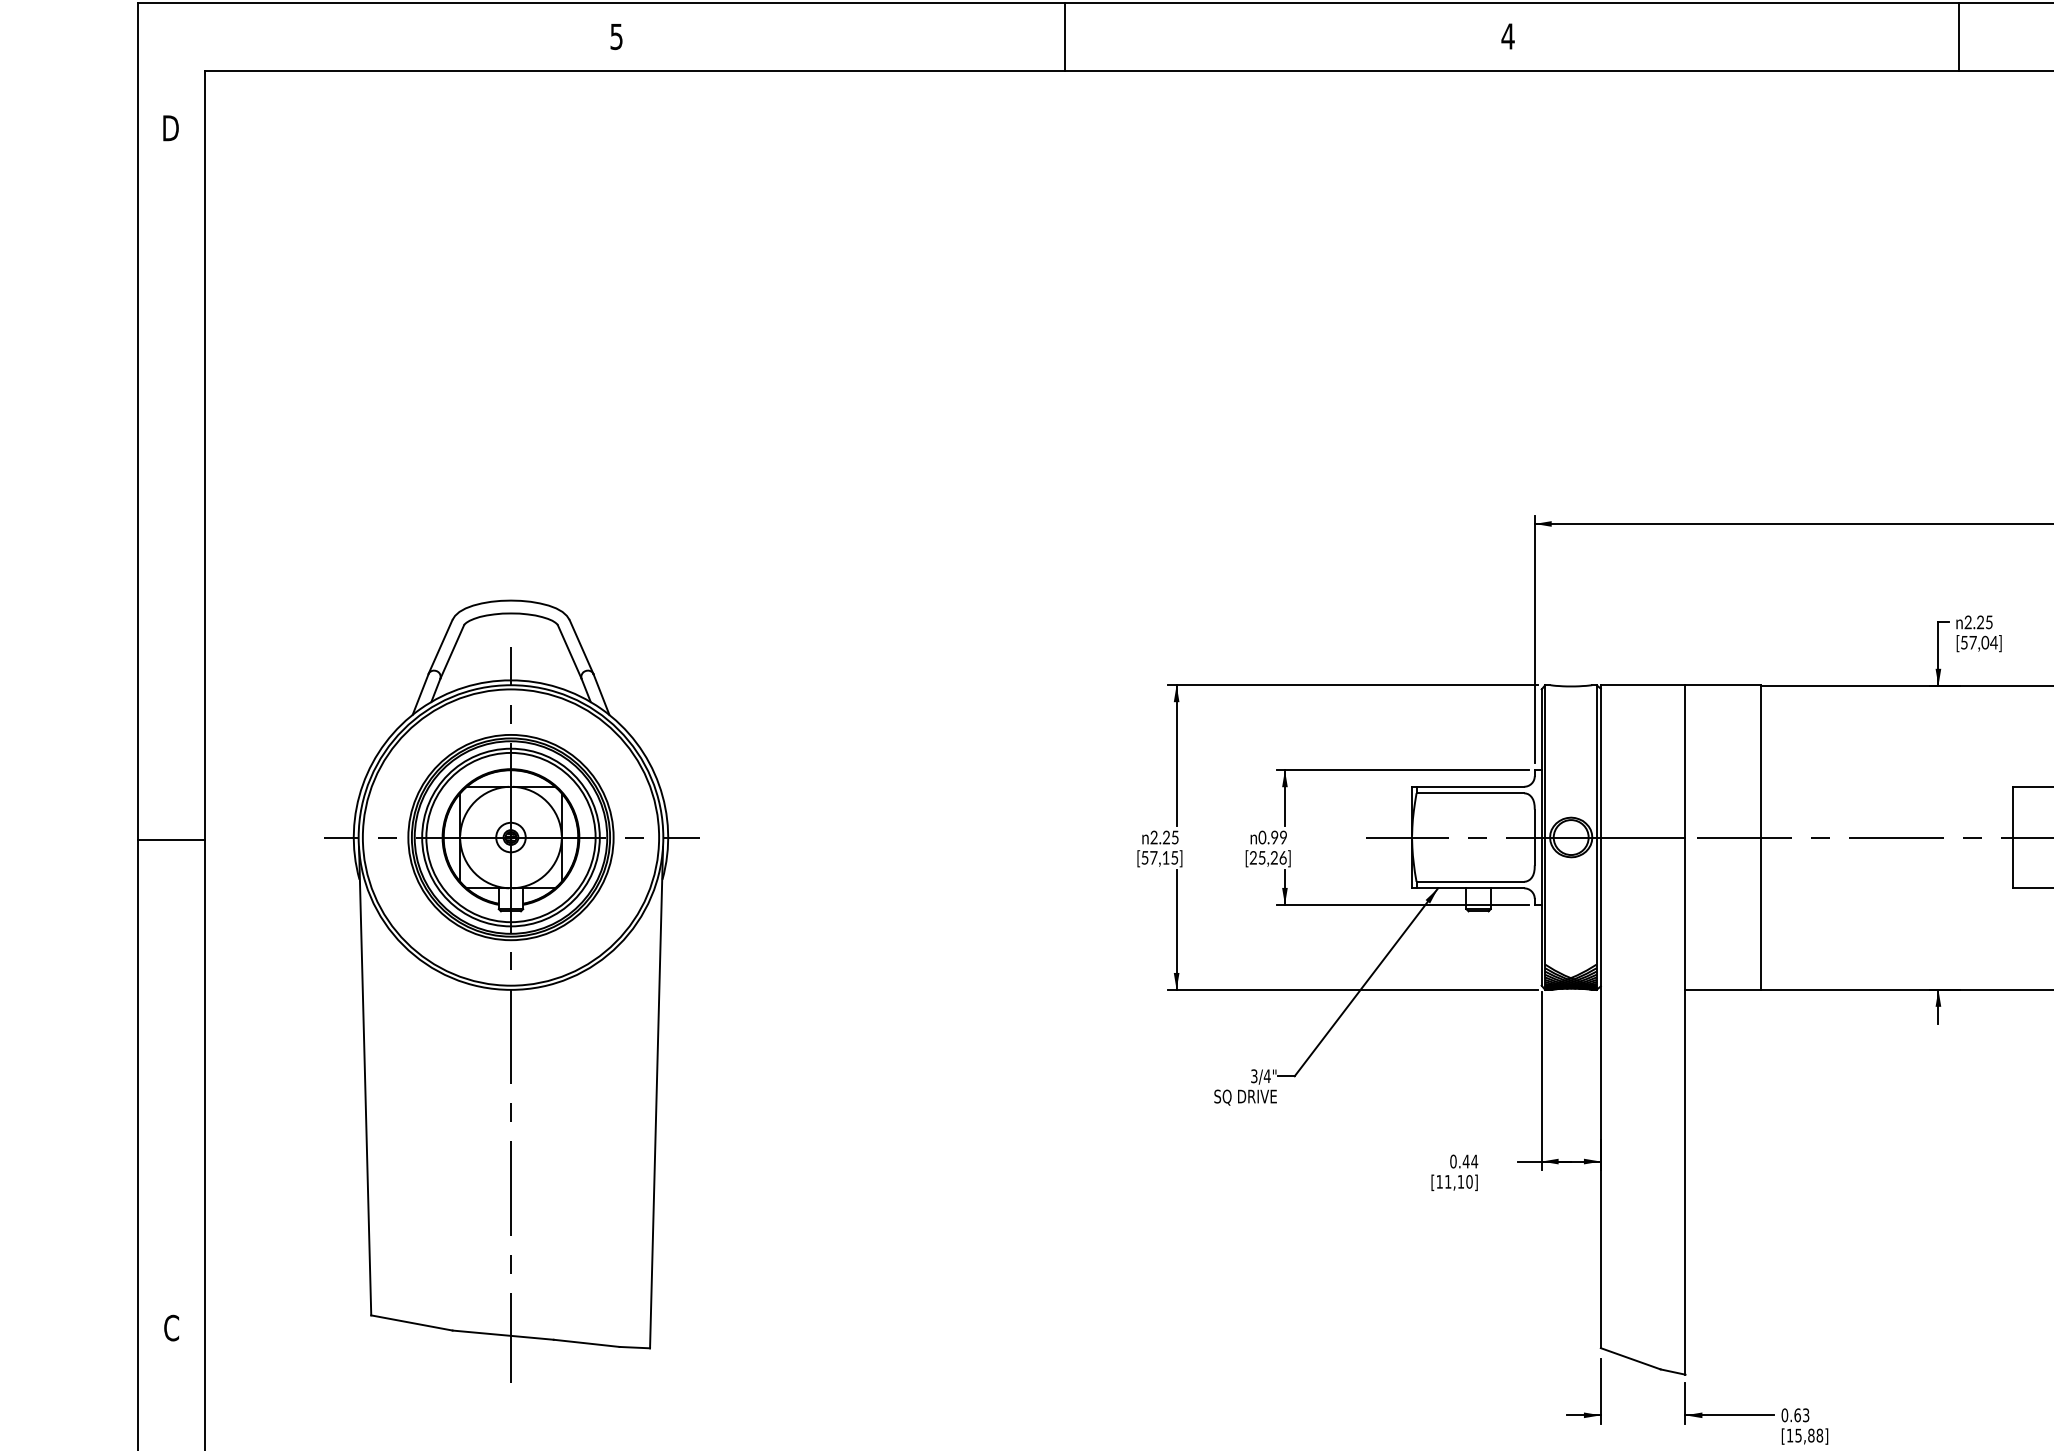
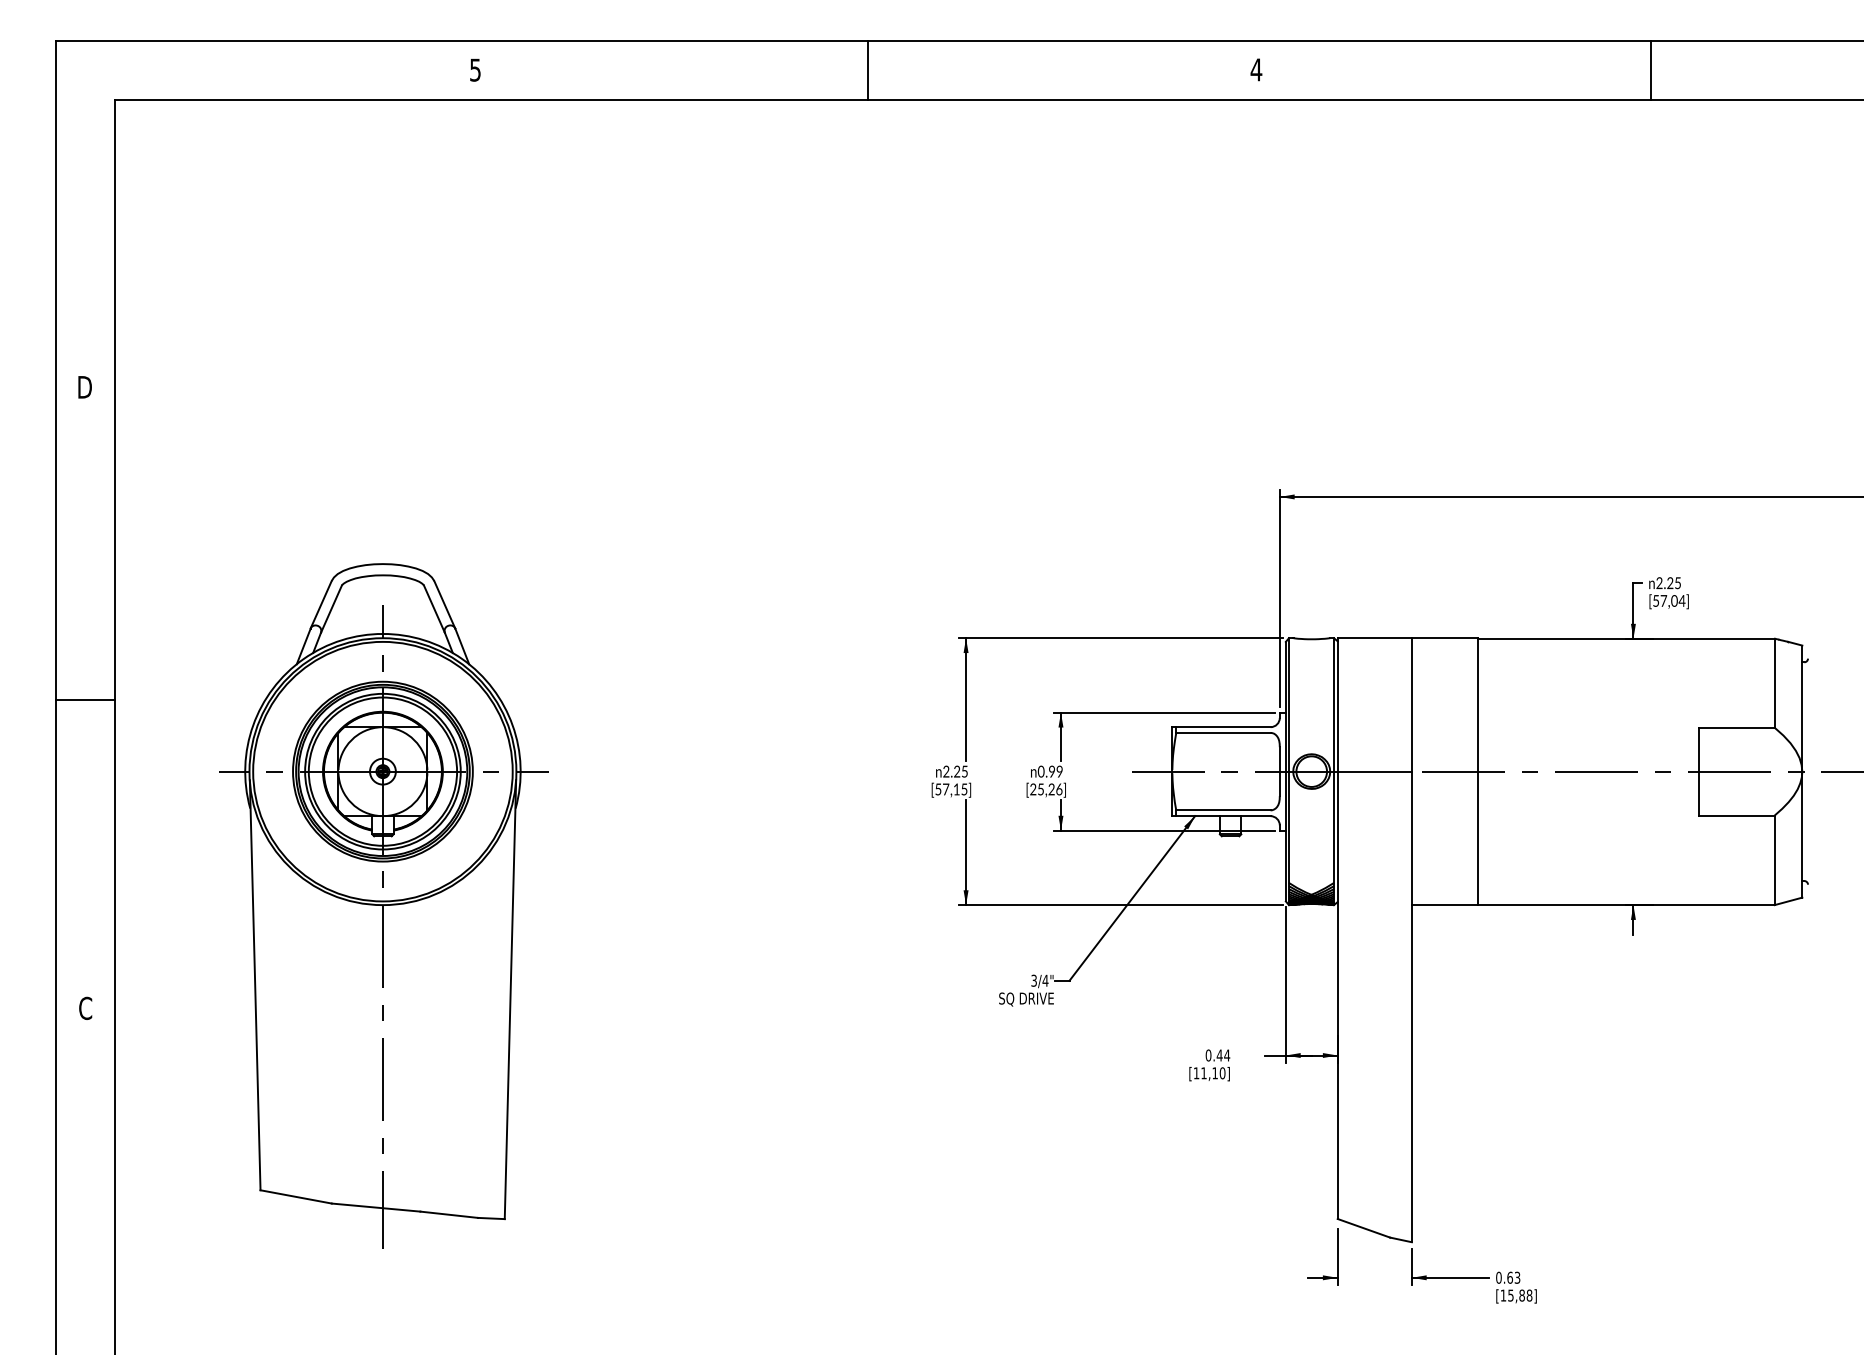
text: (170, 128) -> (84, 387), moved
line: (171, 839) -> (85, 700), moved
text: (171, 1327) -> (85, 1007), moved

